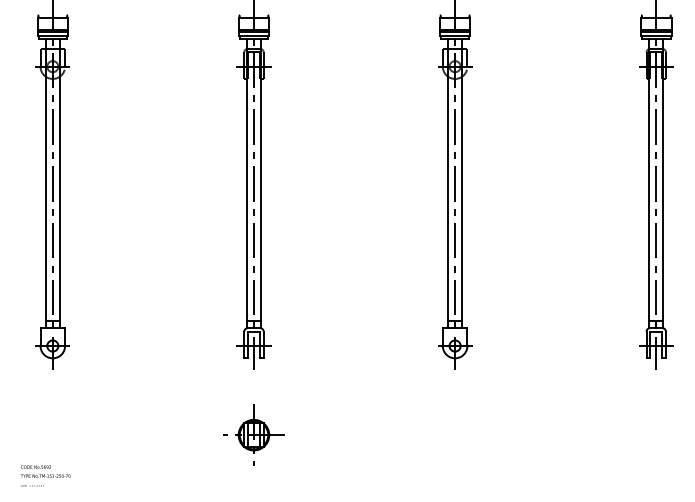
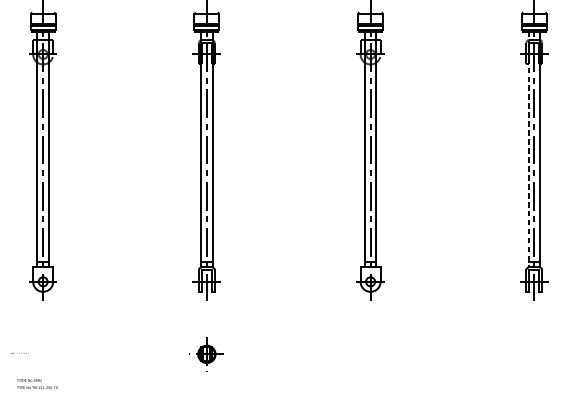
line: (649, 183) -> (528, 149), solid -> dashed
part: (253, 434) -> (206, 353), size x0.7
text: (32, 485) -> (19, 353), moved

